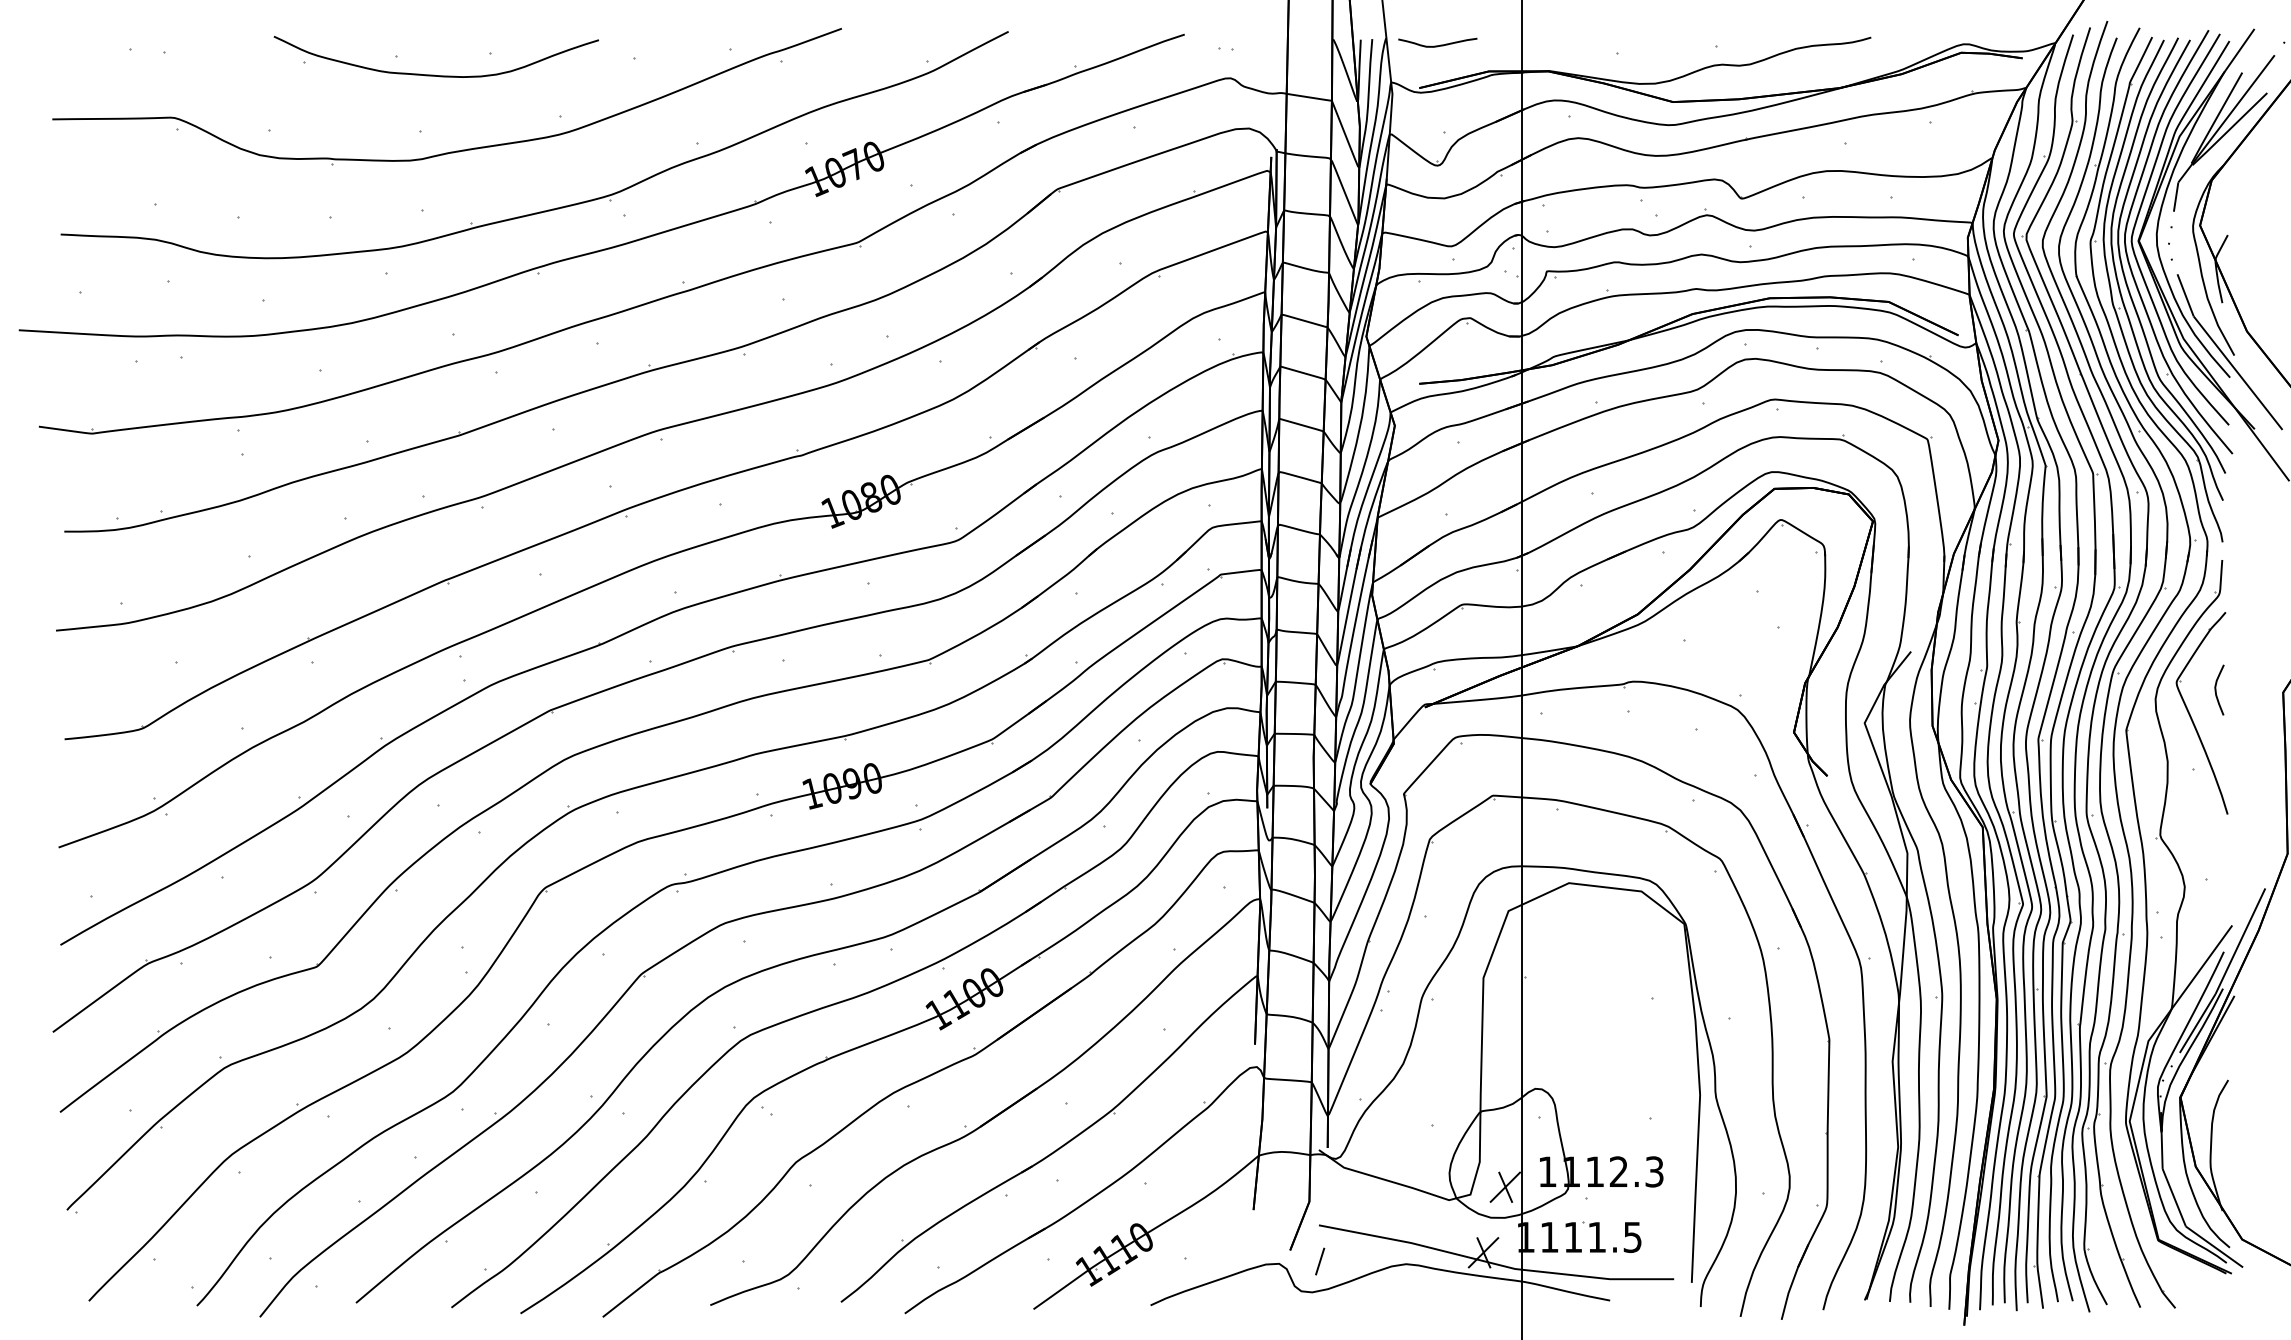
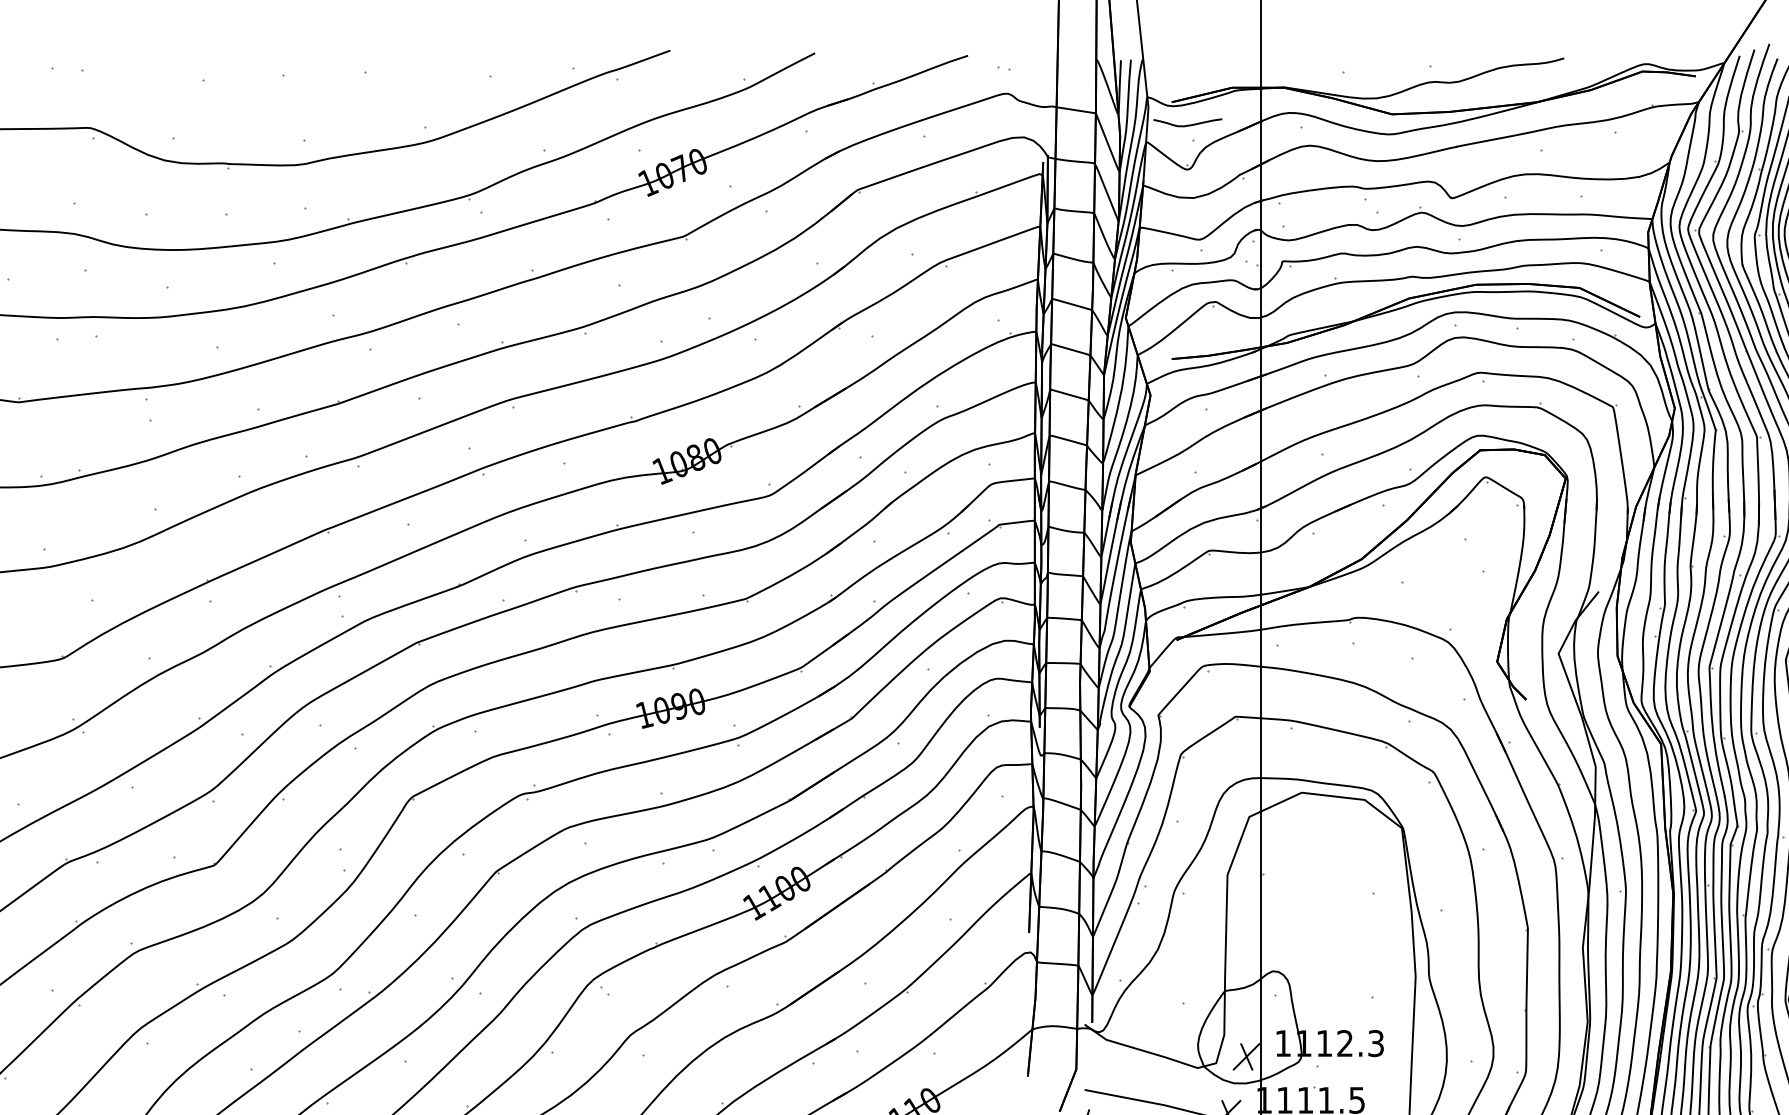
curve: (1437, 45) -> (1187, 125), moved
curve: (434, 74) -> (316, 90), removed

